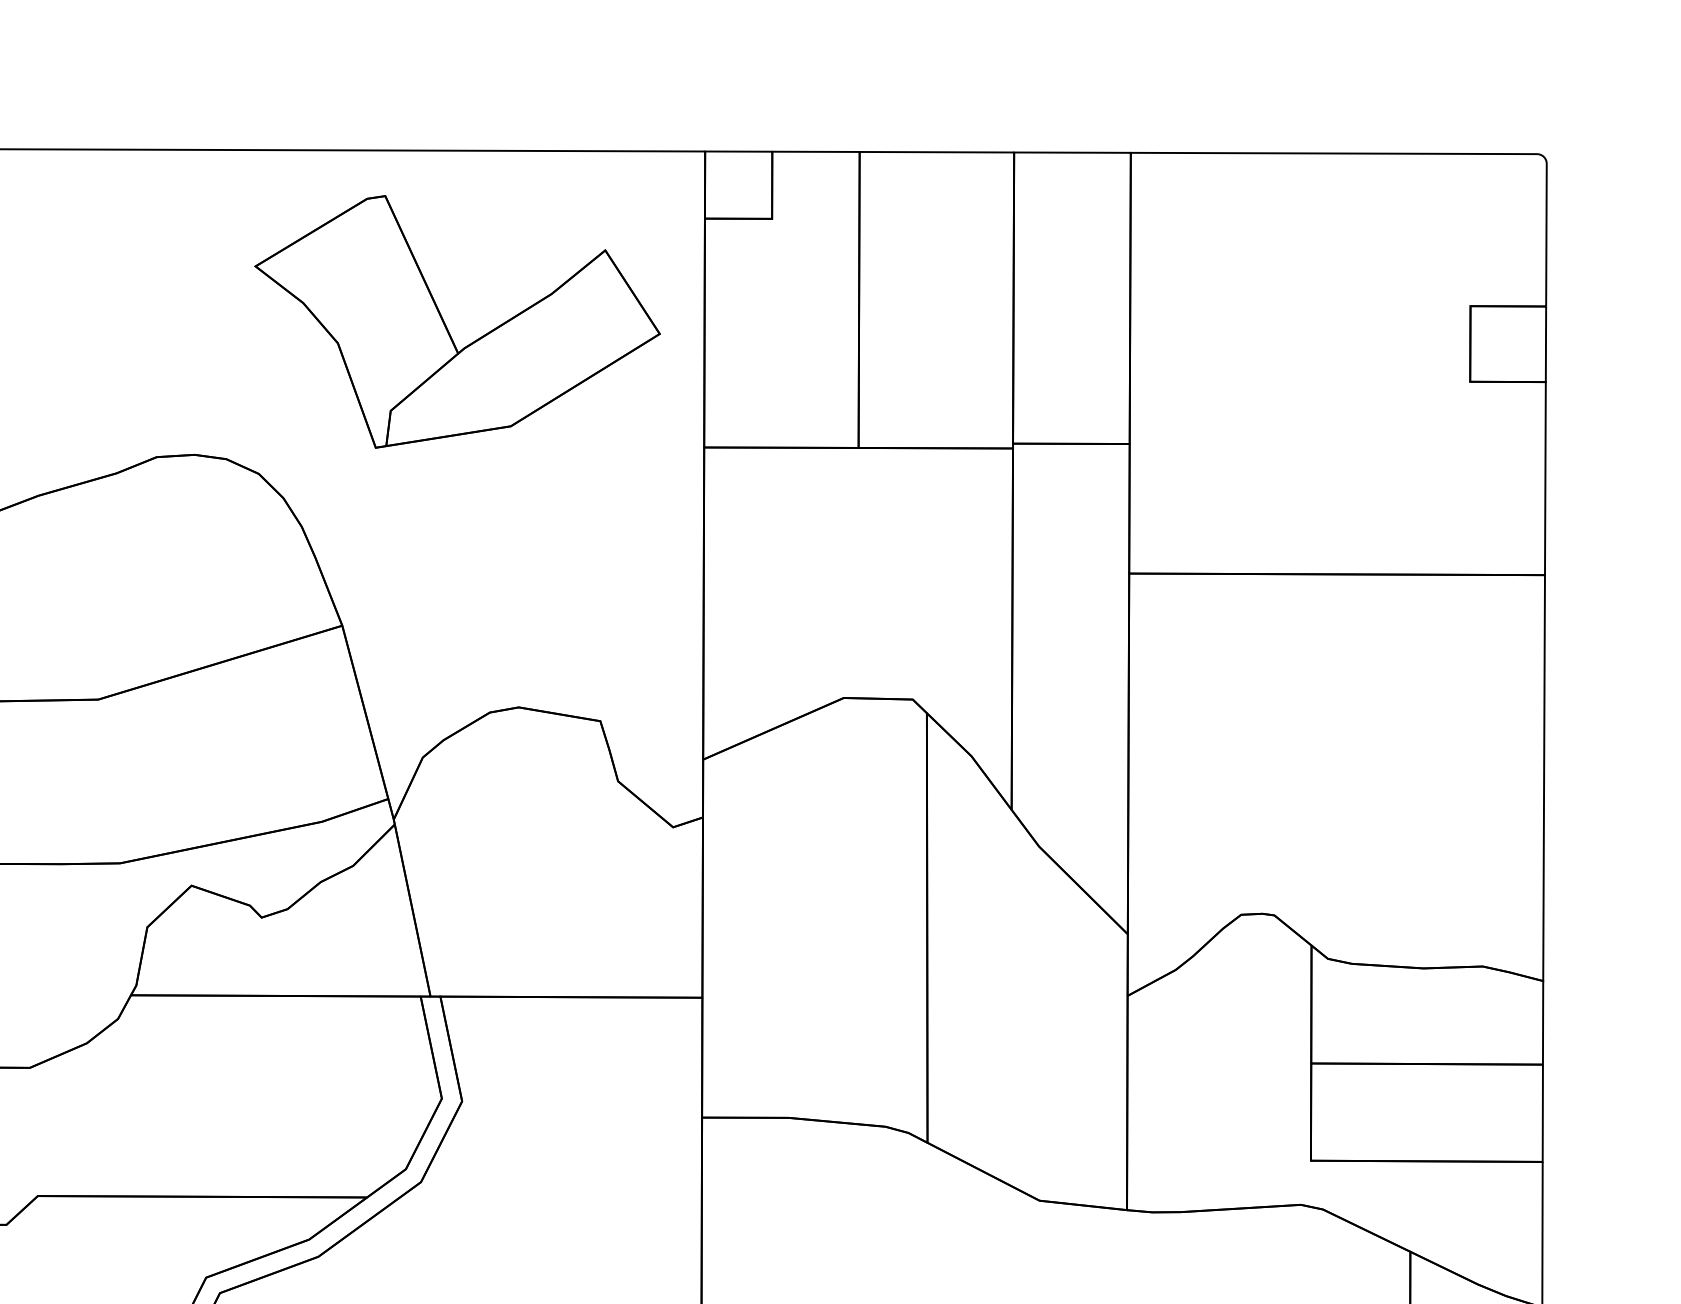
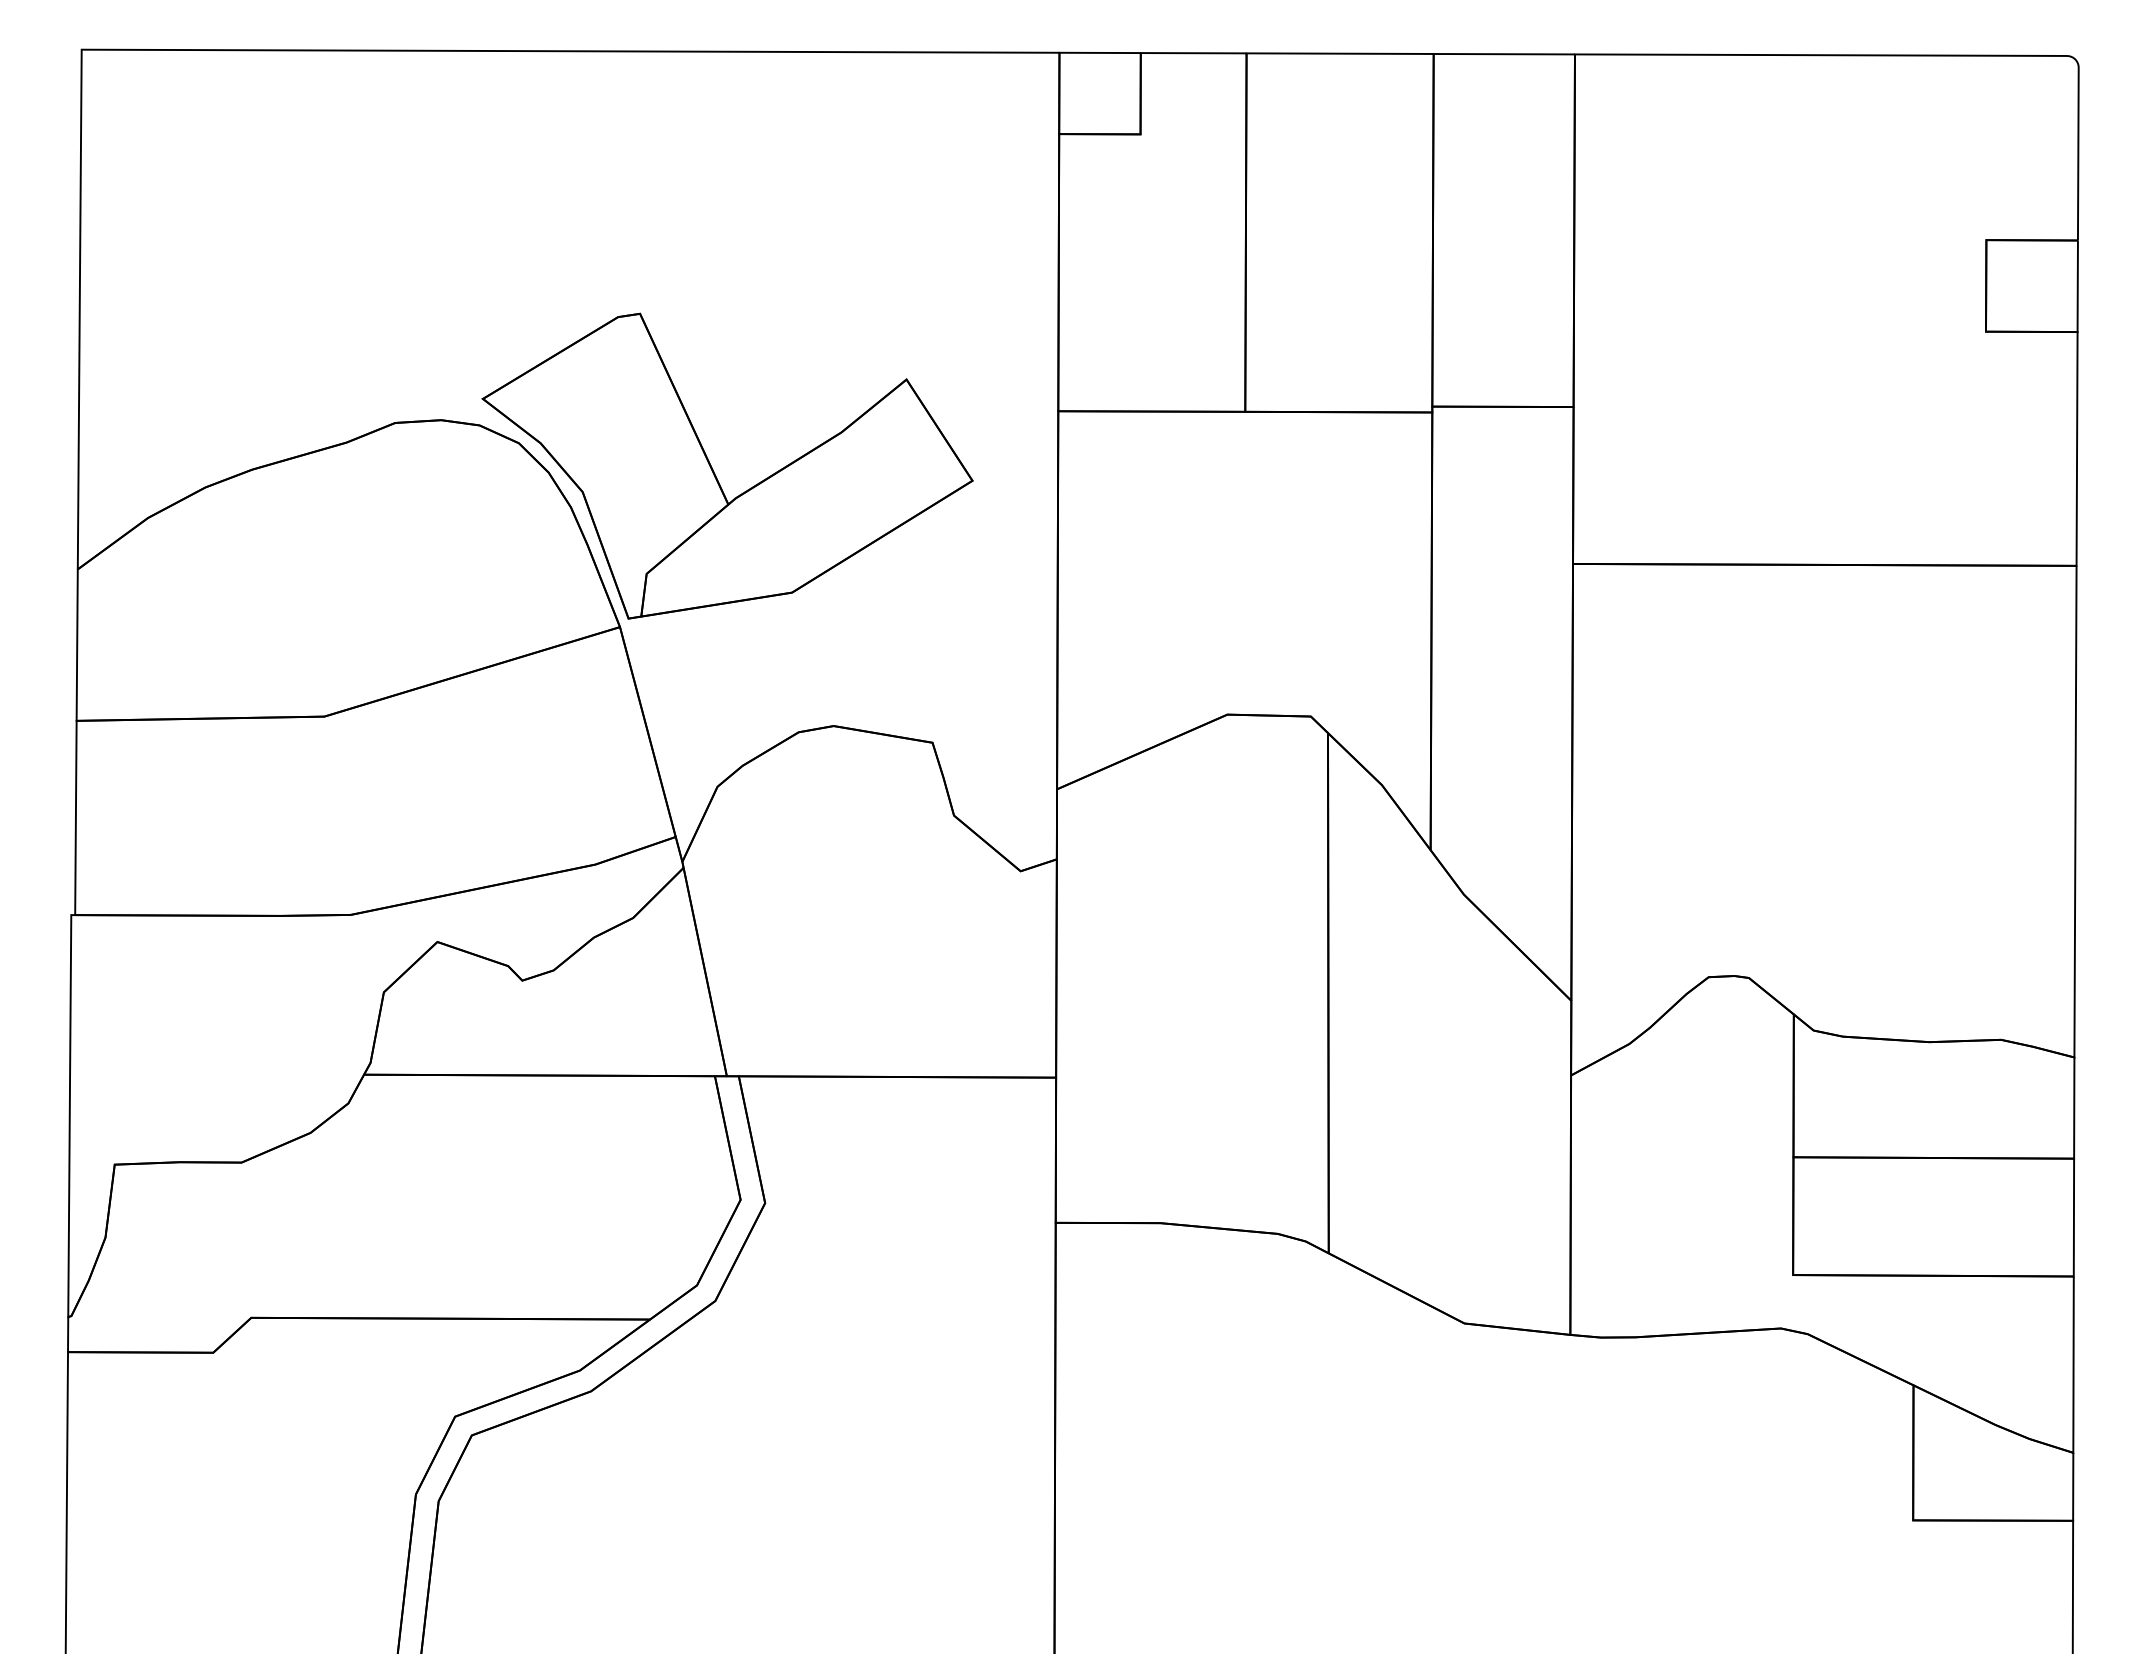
part: (446, 326) -> (714, 471), moved

